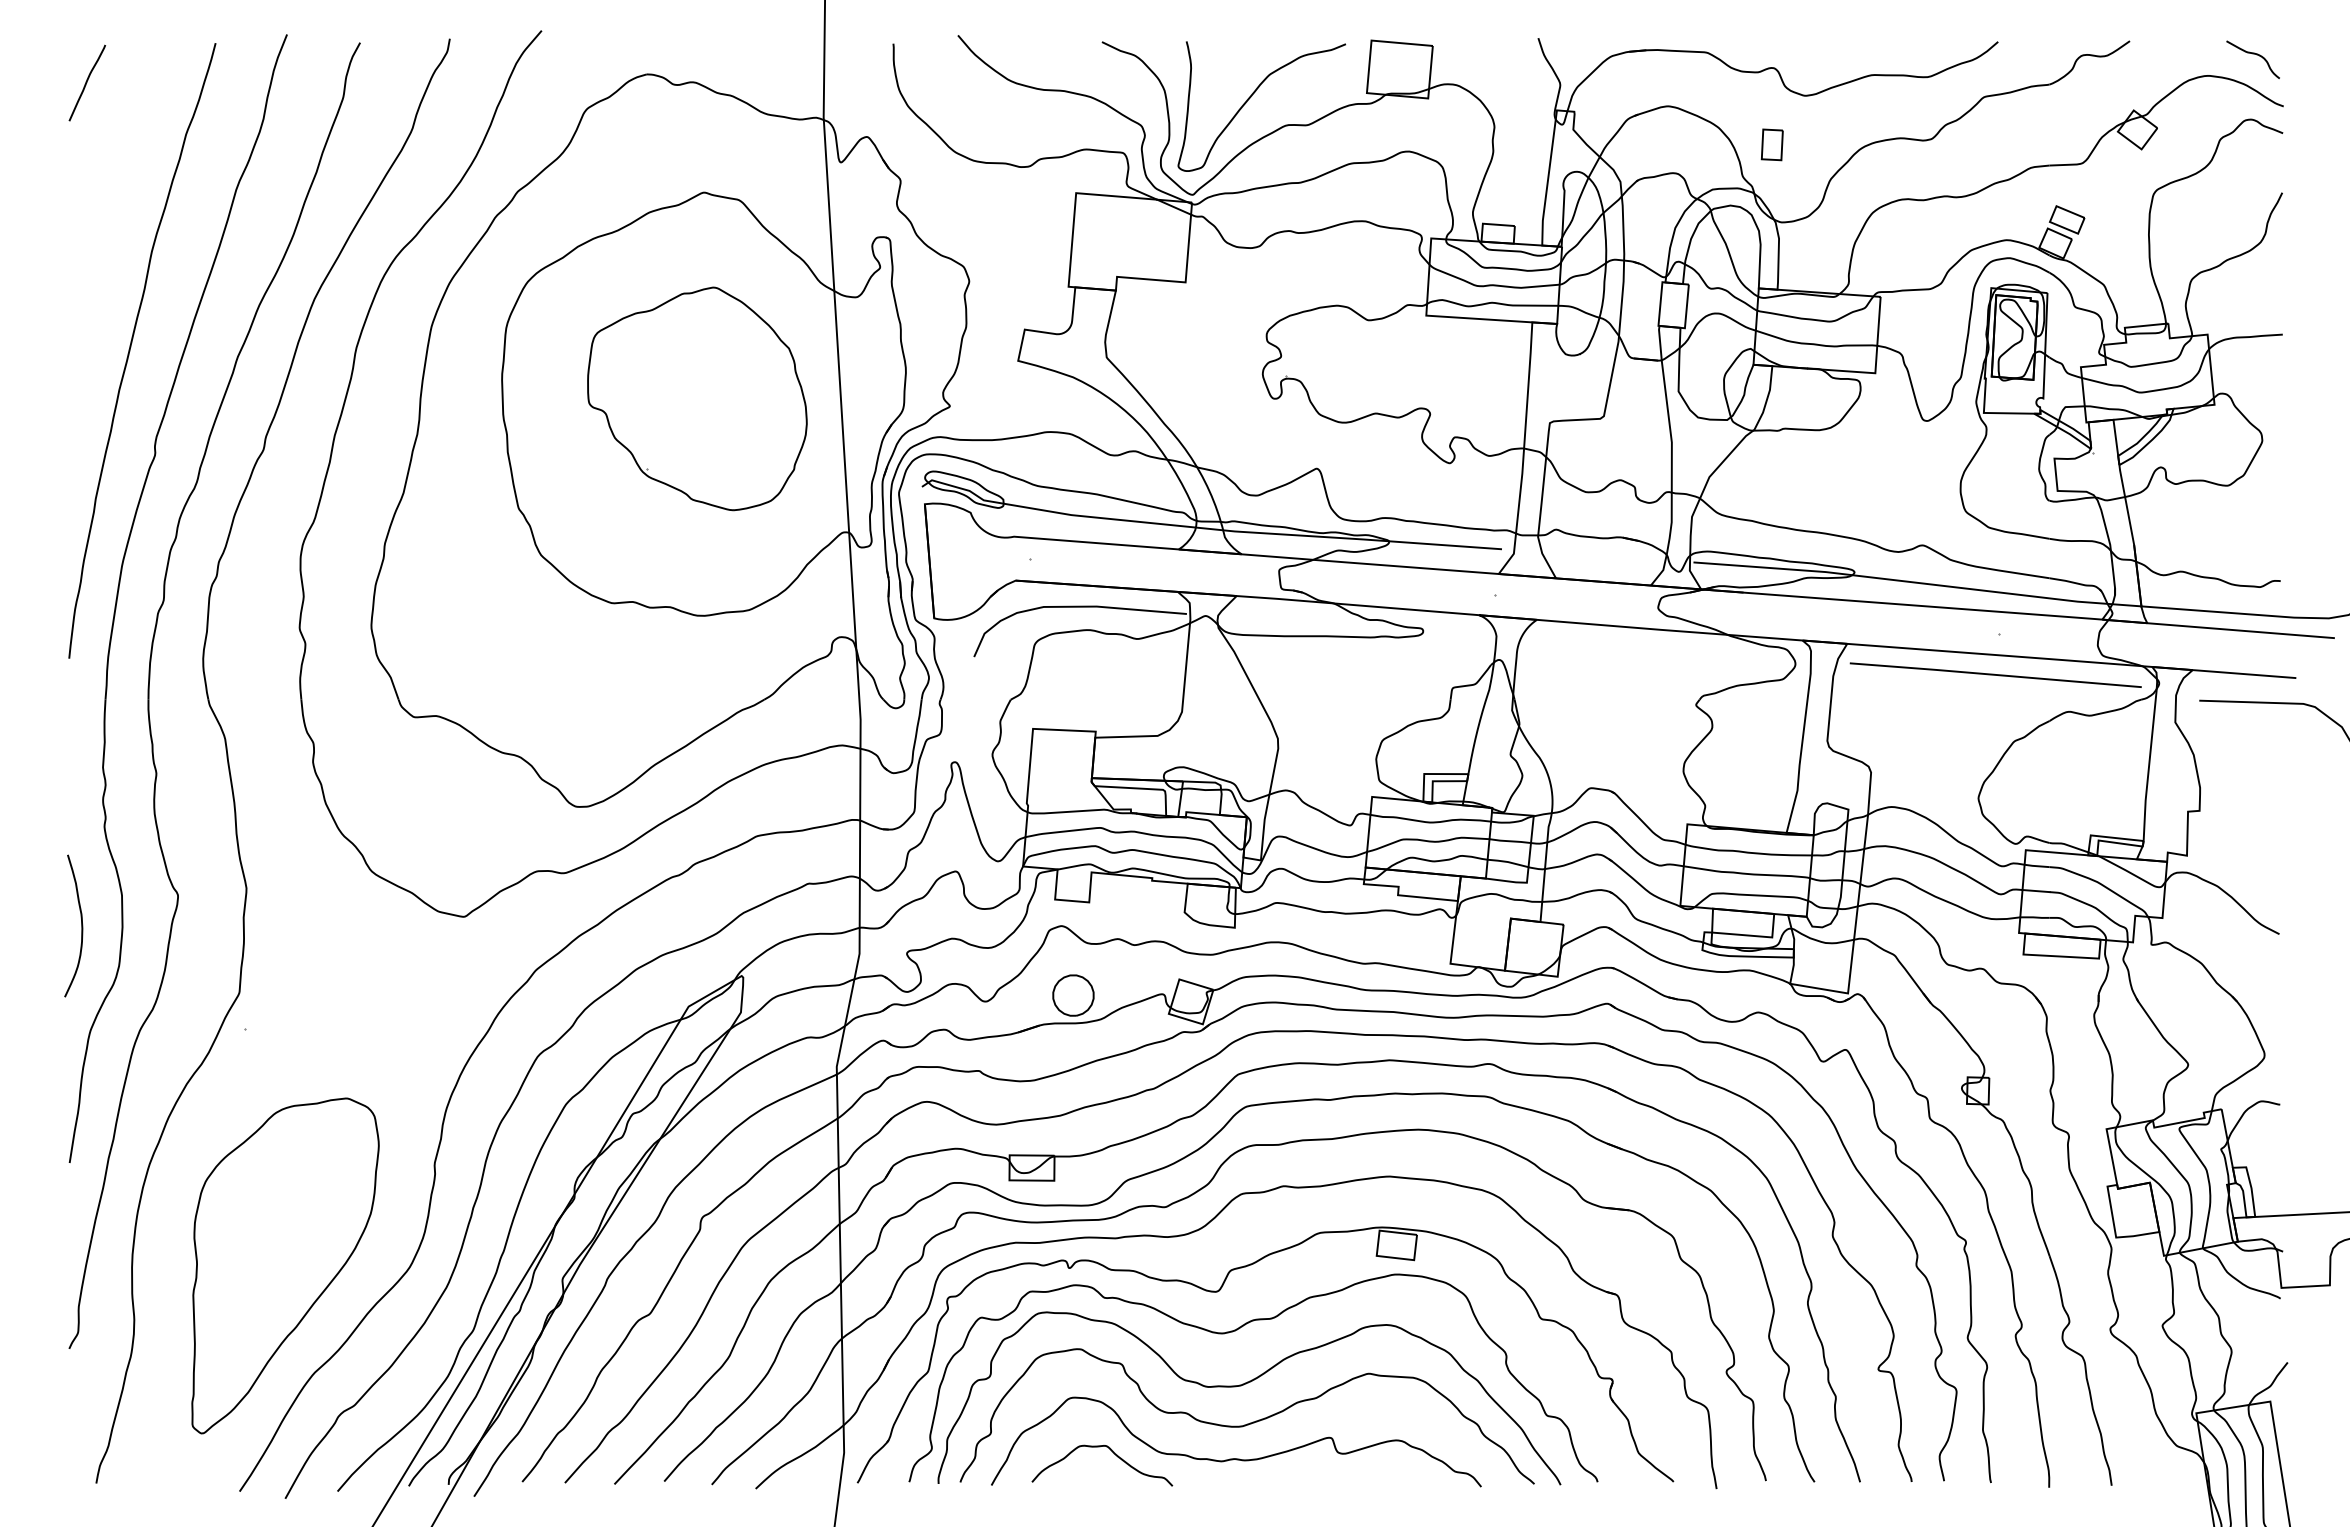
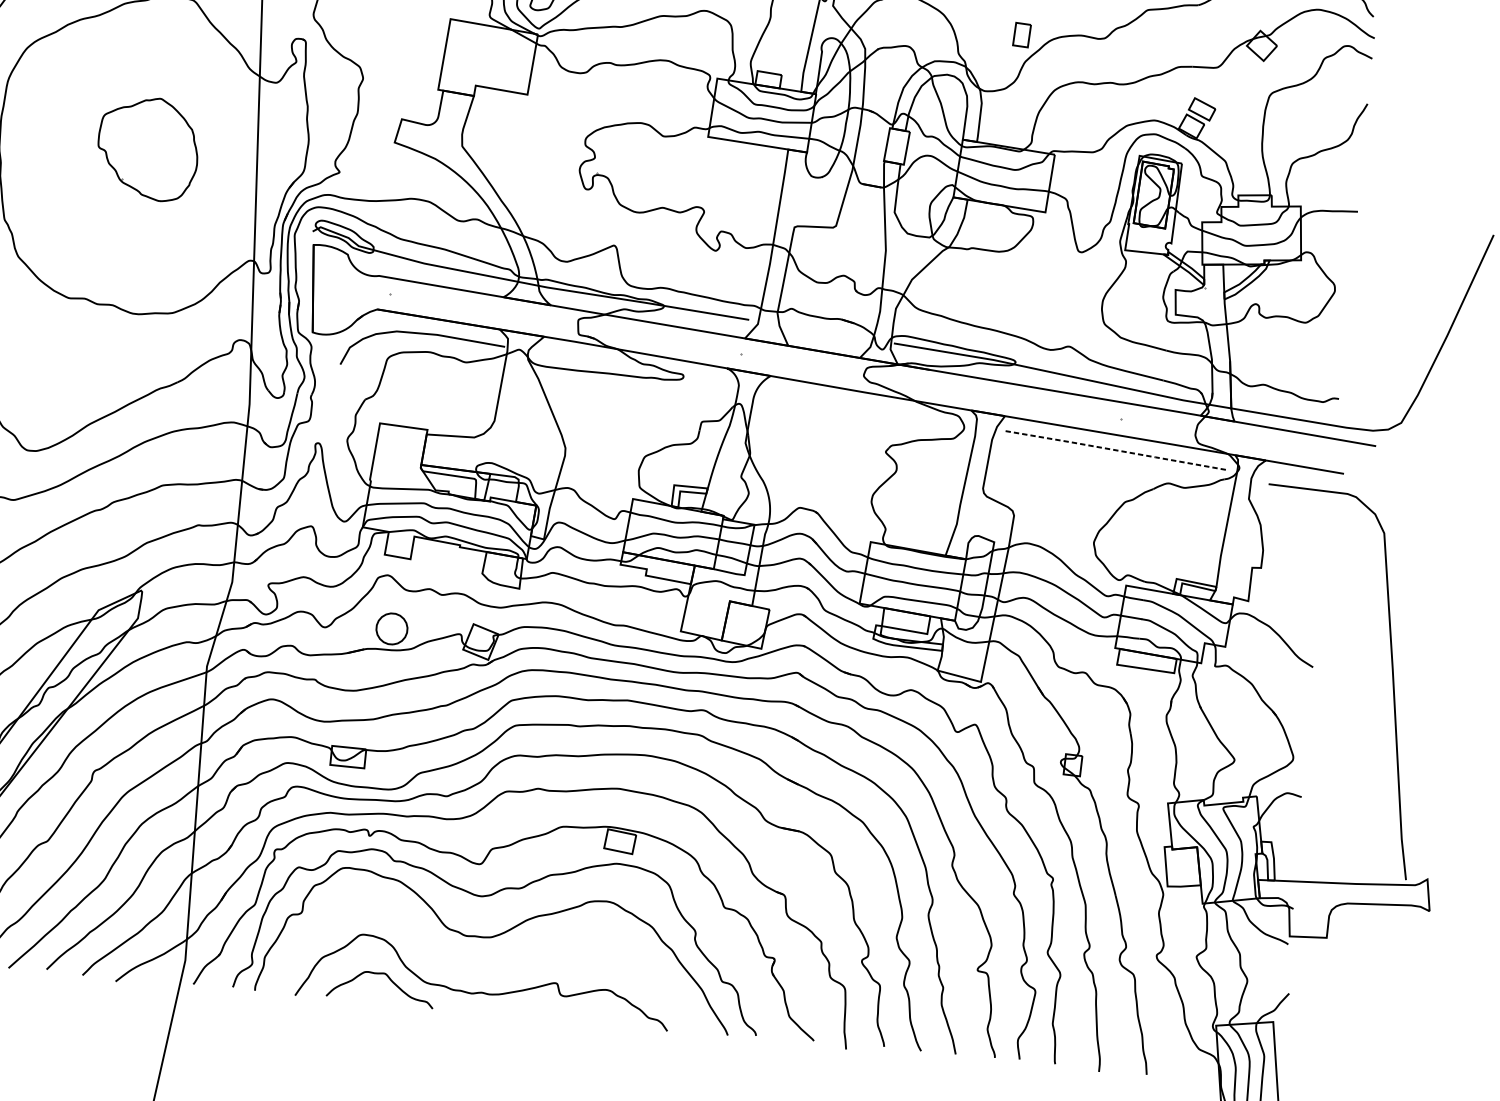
part: (1771, 144) -> (1021, 34), moved
part: (697, 398) -> (148, 148), size x0.6
line: (1995, 674) -> (1115, 449), solid -> dashed
curve: (1247, 1423) -> (494, 966), removed

